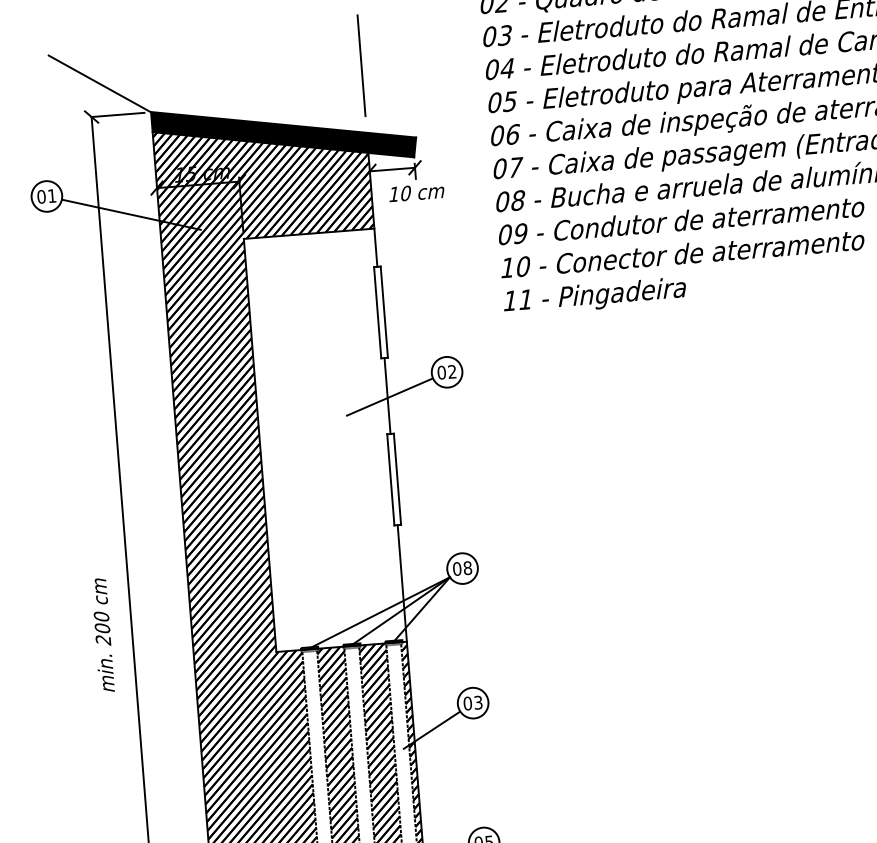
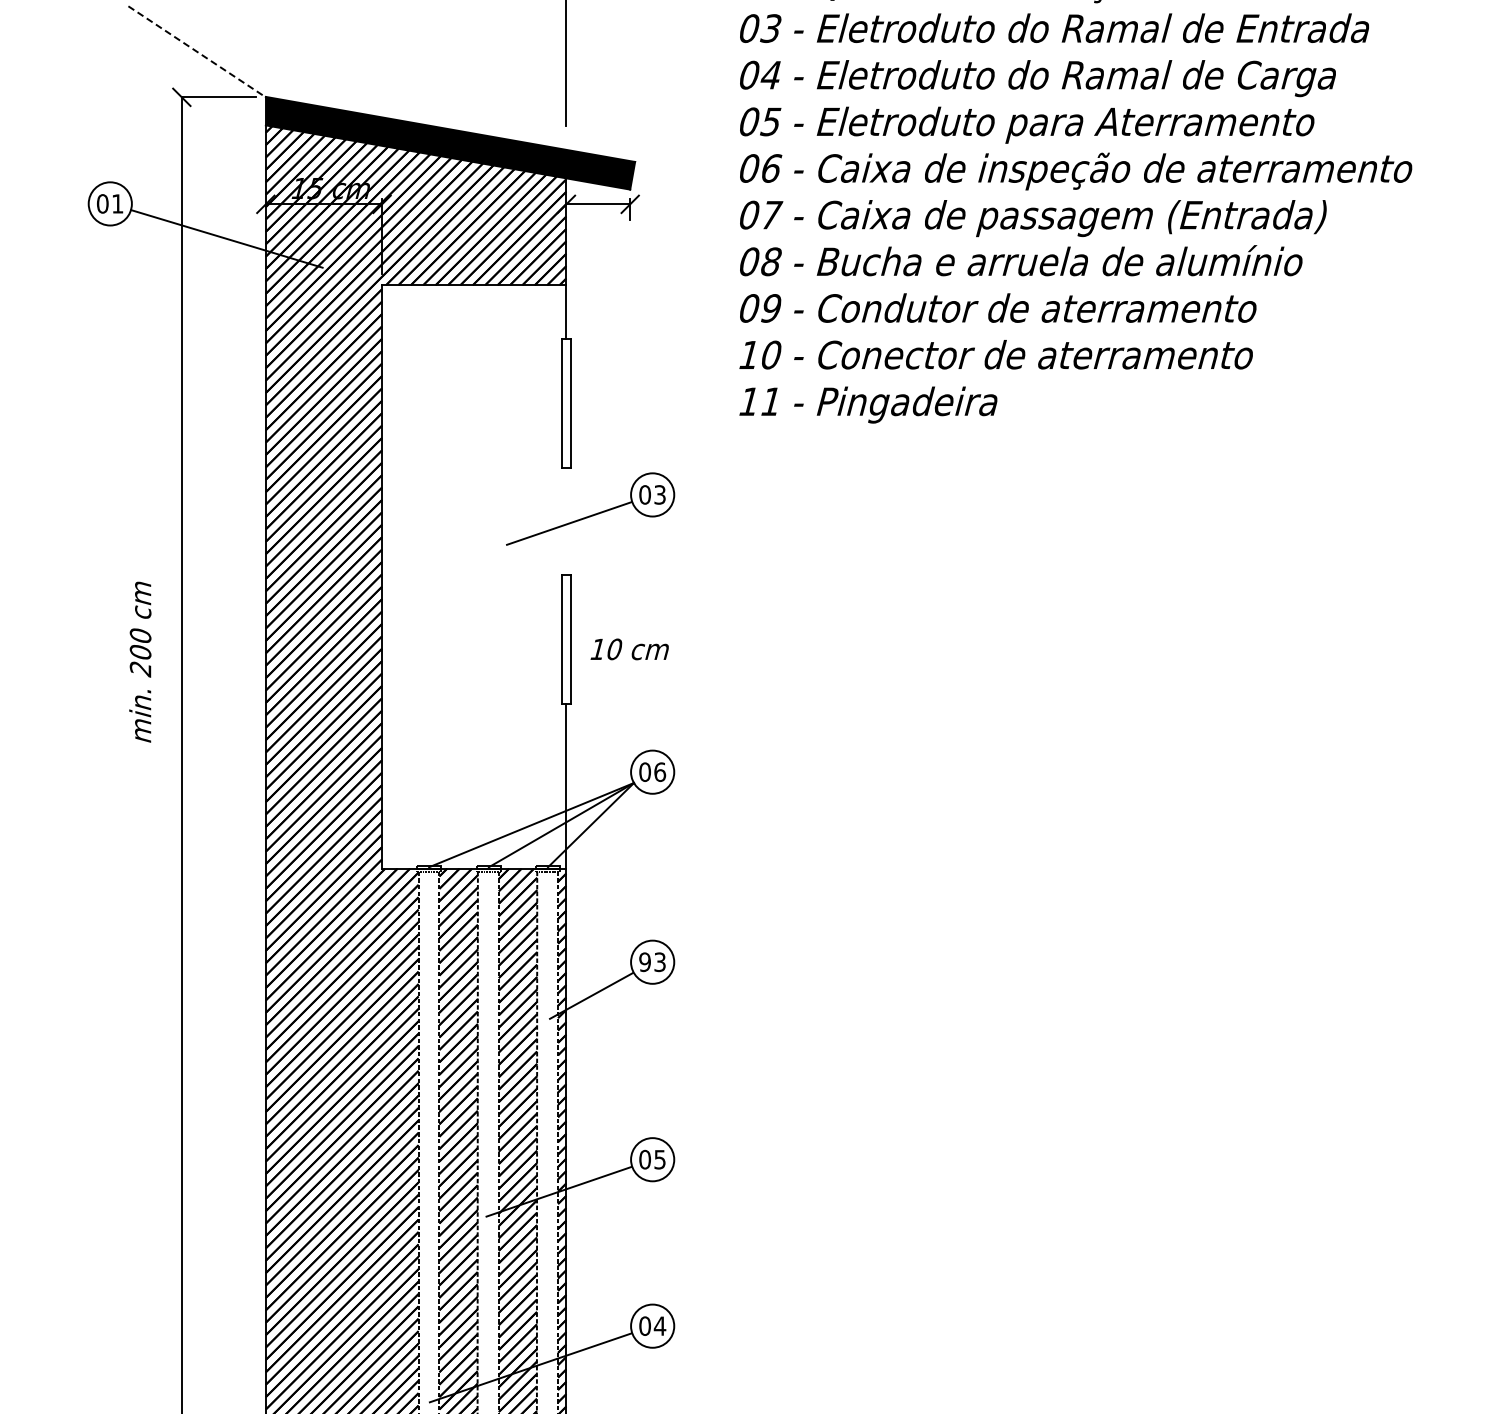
line: (103, 86) -> (202, 55), solid -> dashed
text: (416, 192) -> (629, 649), moved
text: (451, 371) -> (659, 494), 02 -> 03
line: (387, 395) -> (566, 521), removed
text: (468, 567) -> (660, 771), 08 -> 06
text: (102, 634) -> (140, 661), moved
text: (467, 703) -> (644, 962), 03 -> 93

